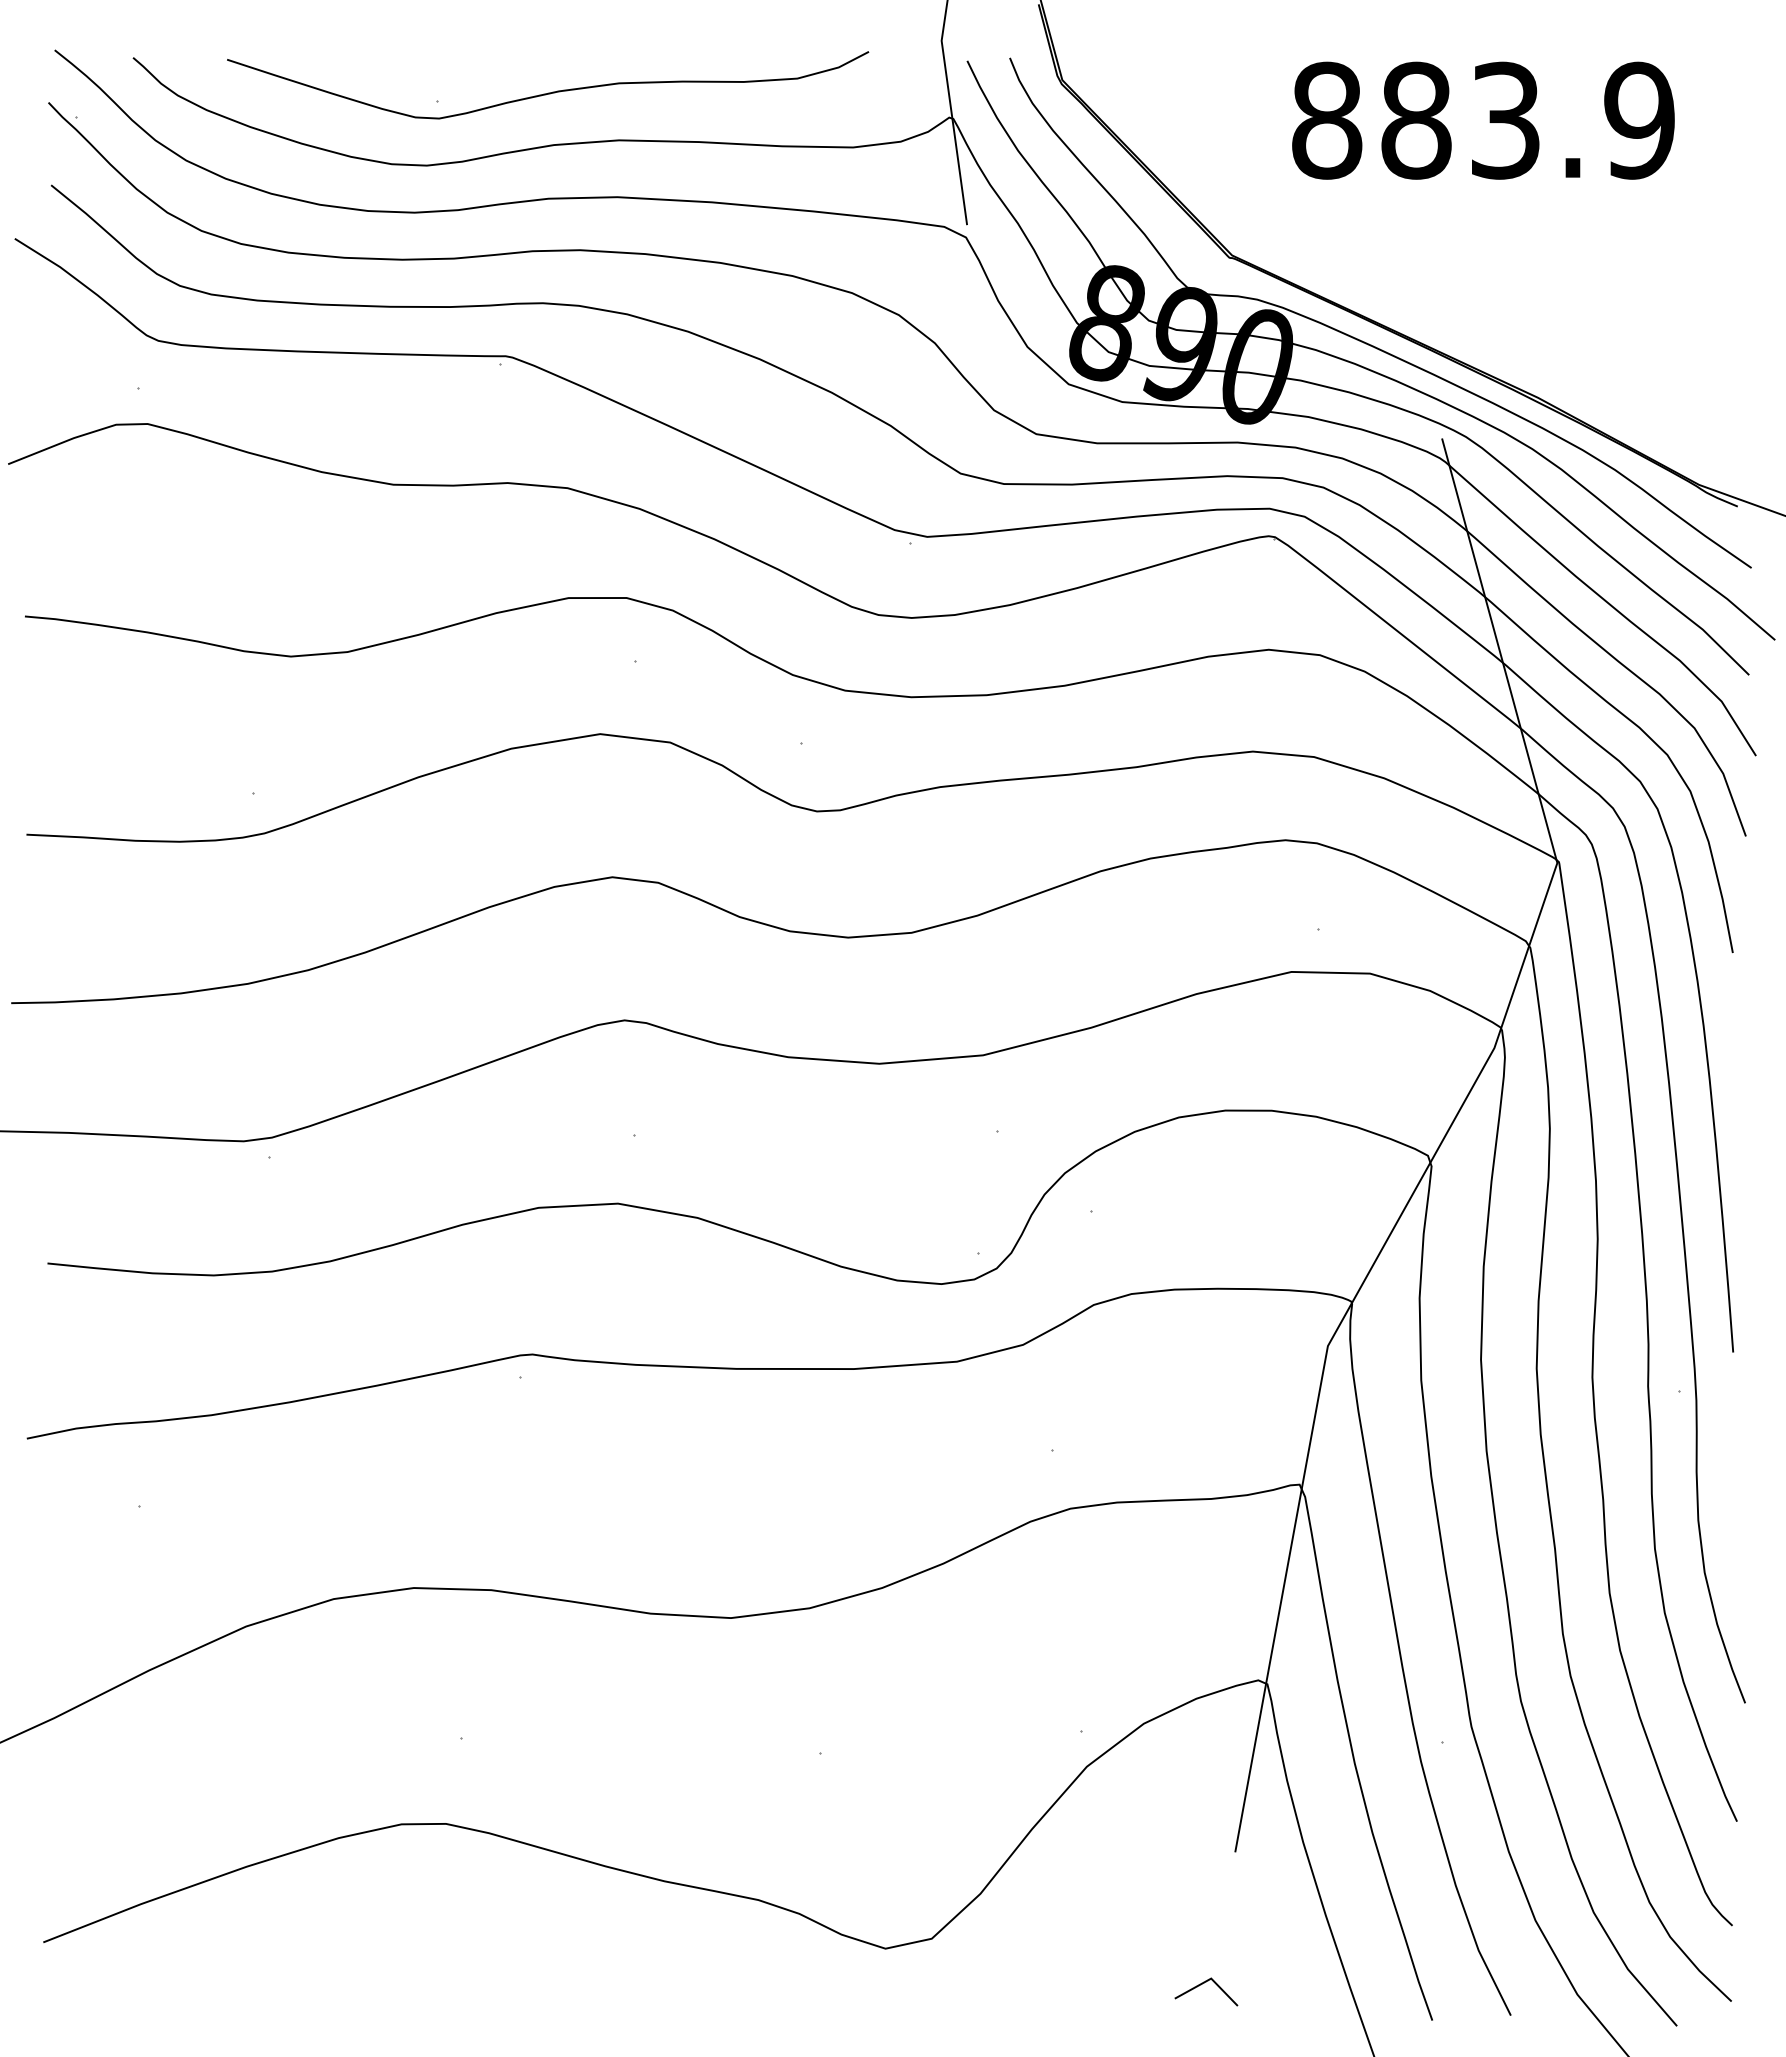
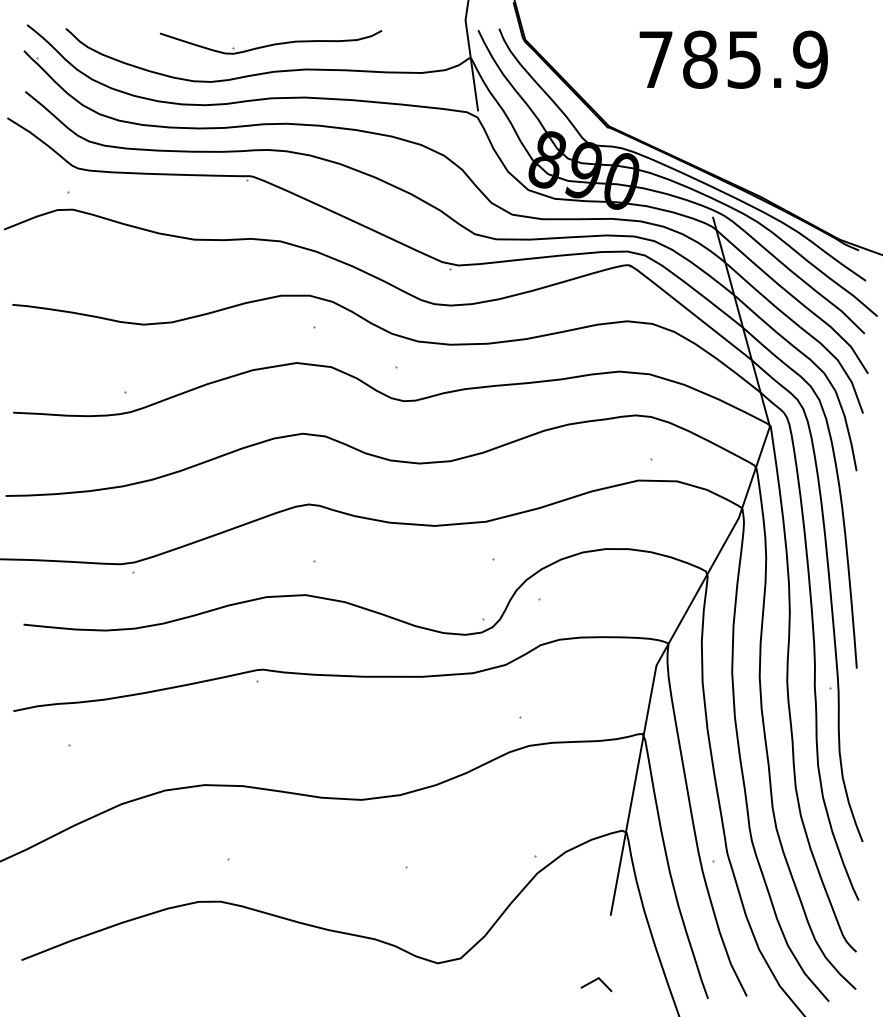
part: (547, 85) -> (270, 42), size x0.7
text: (1414, 120) -> (699, 59), 883.9 -> 785.9

